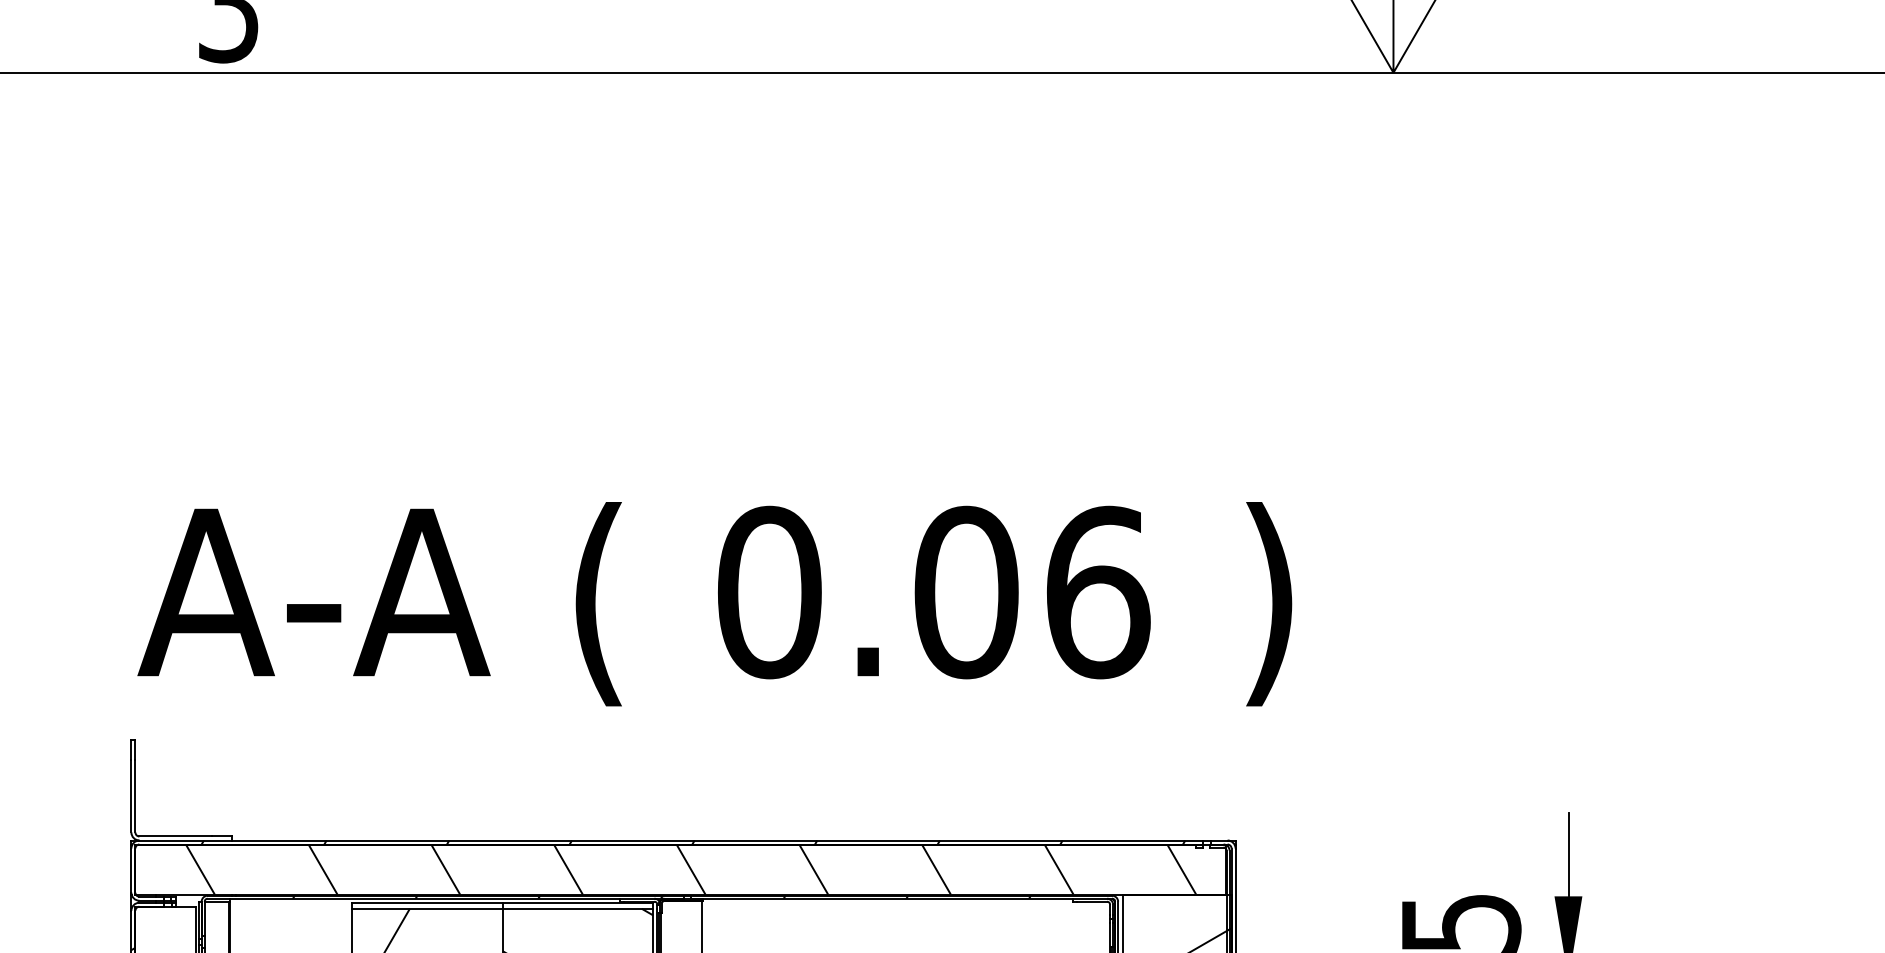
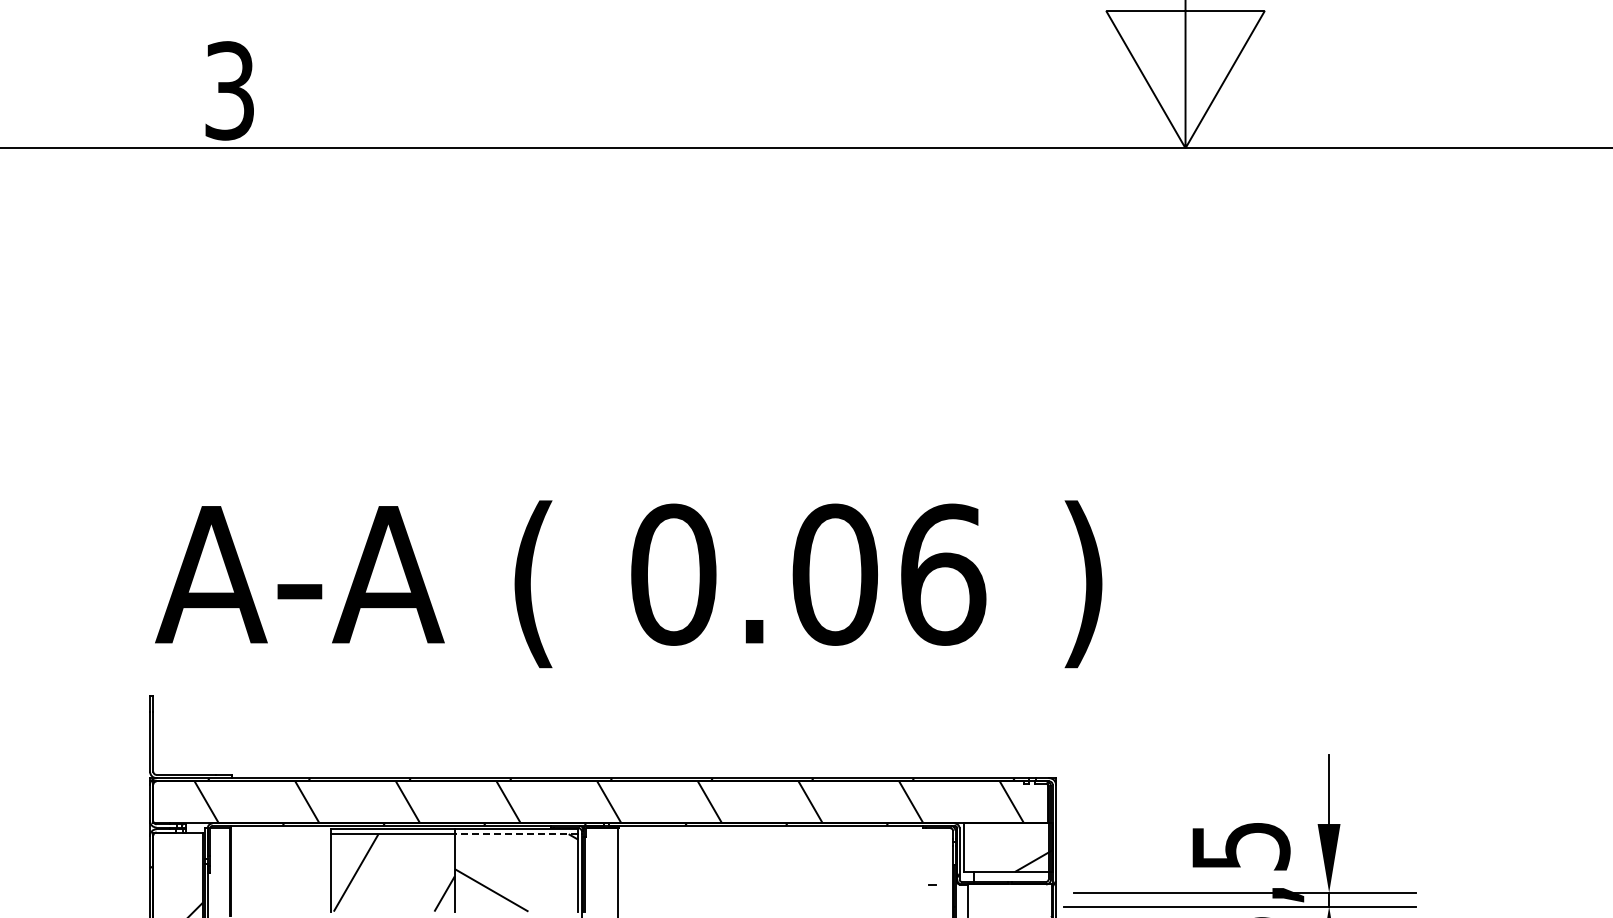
line: (578, 909) -> (516, 834), solid -> dashed

